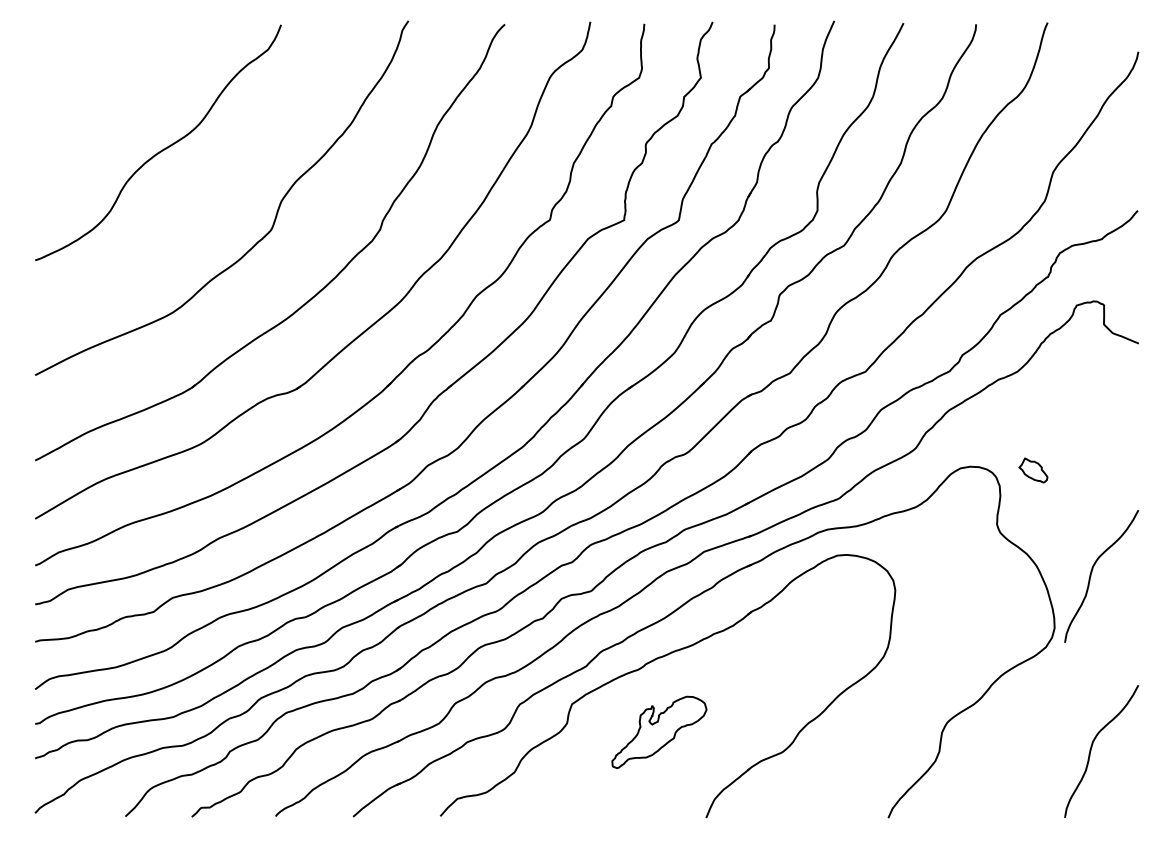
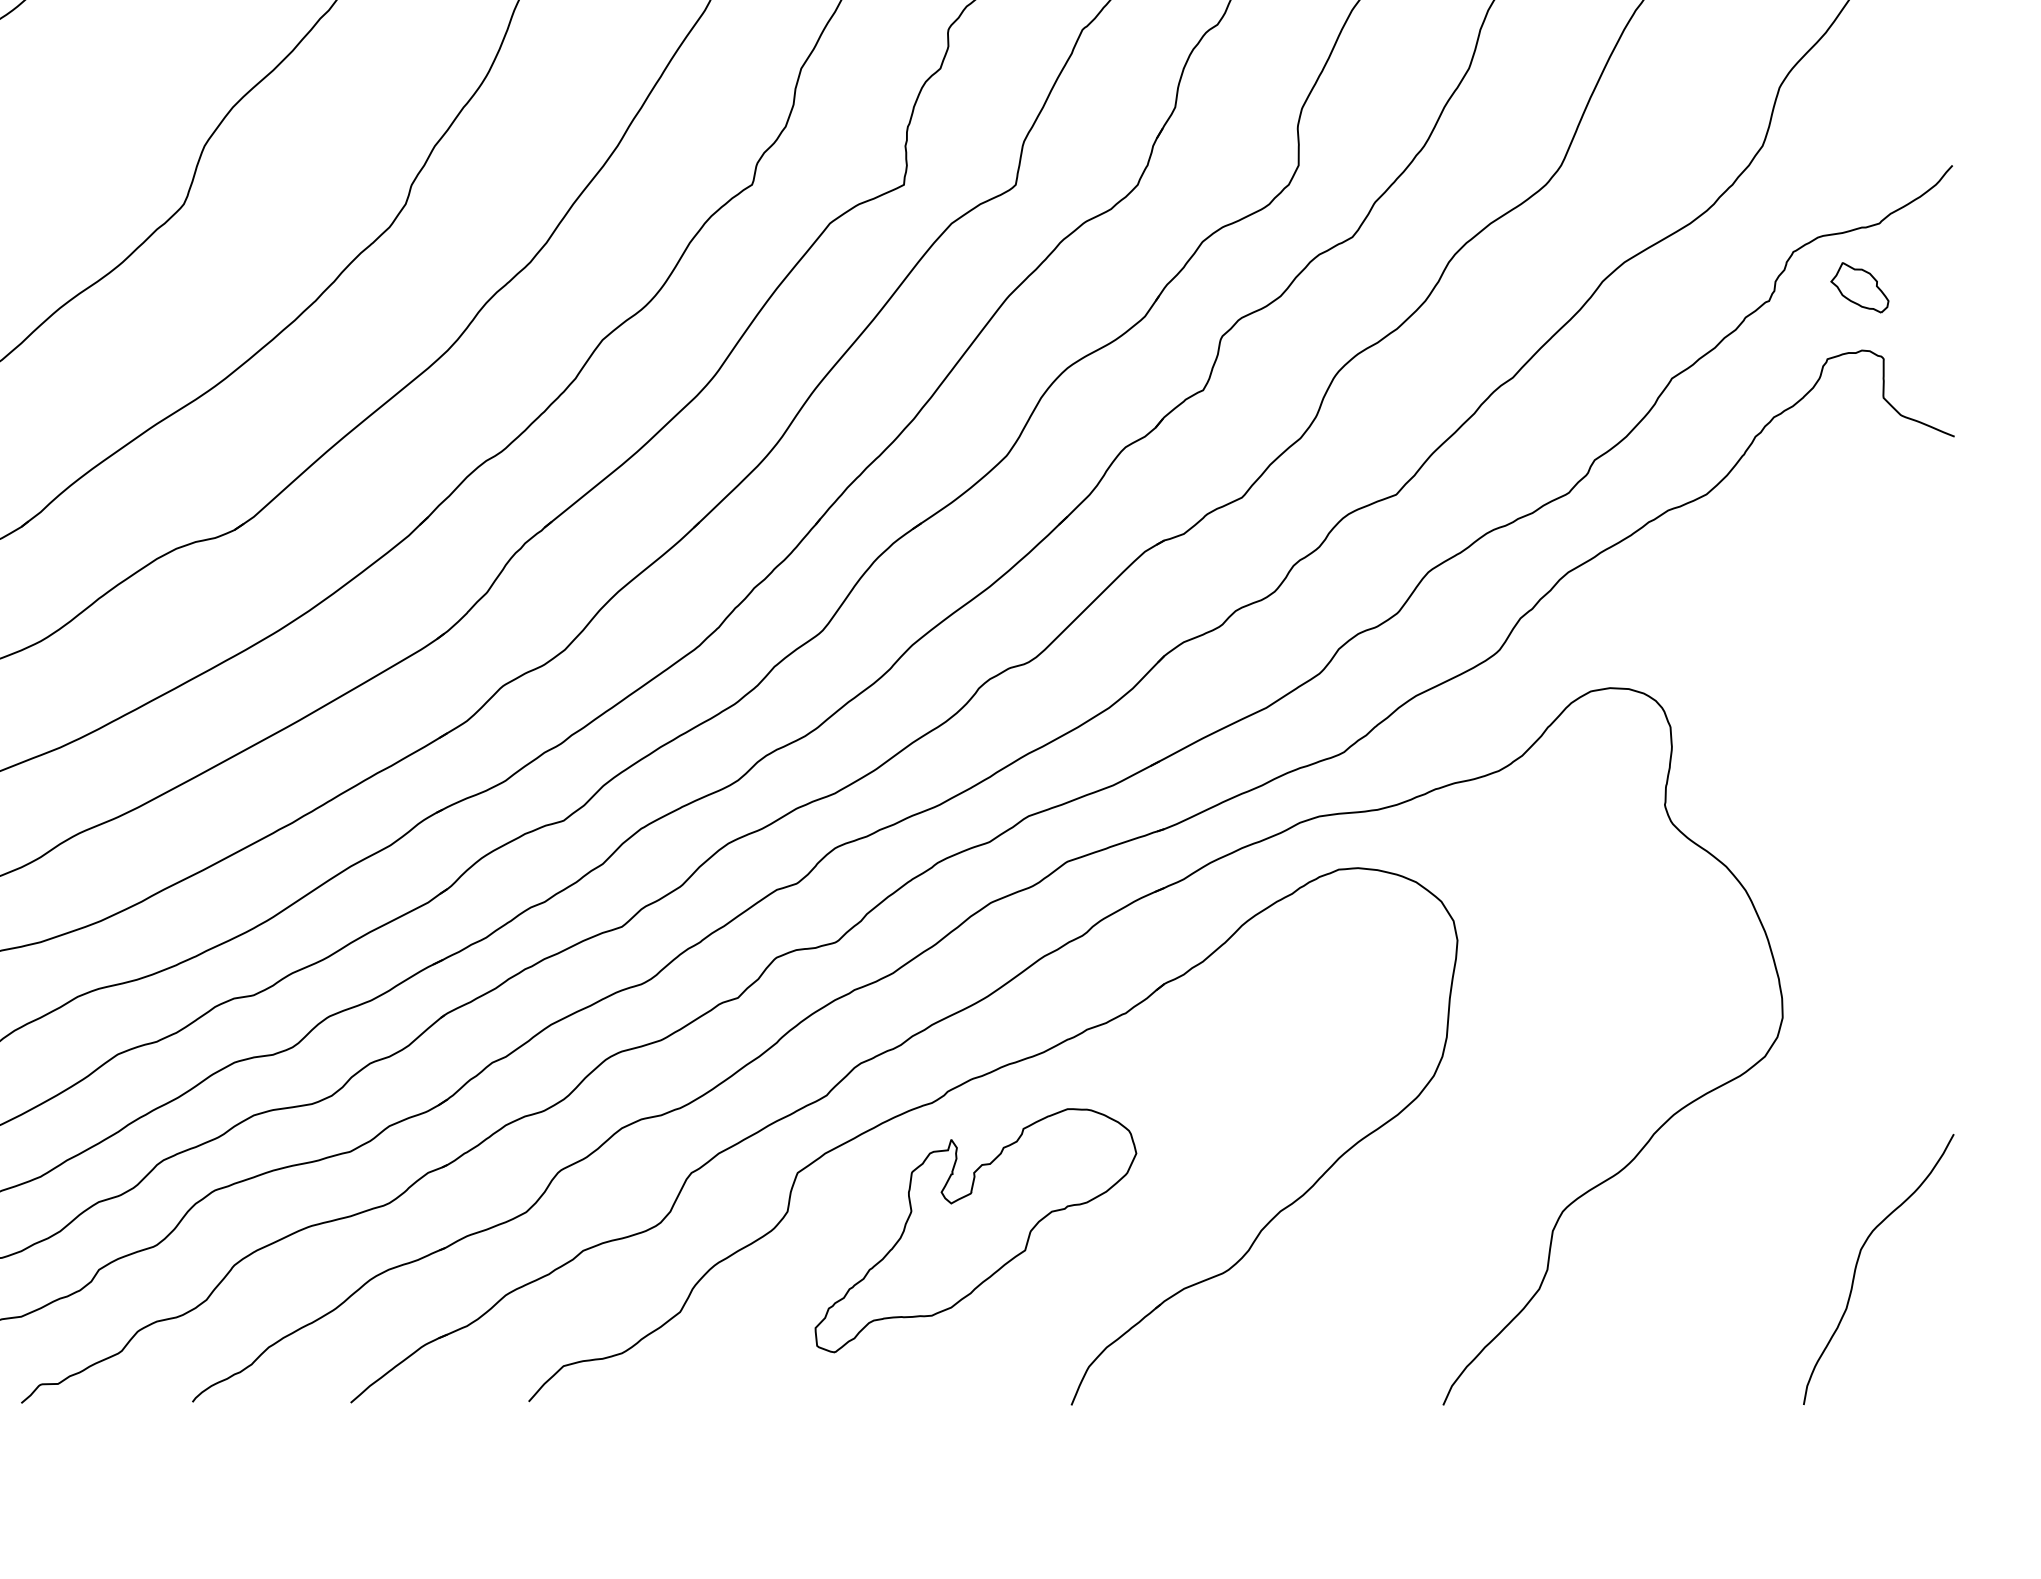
part: (1033, 470) -> (1859, 287), moved
curve: (1092, 572) -> (1859, 904), removed
part: (659, 732) -> (976, 1230), size x1.67

